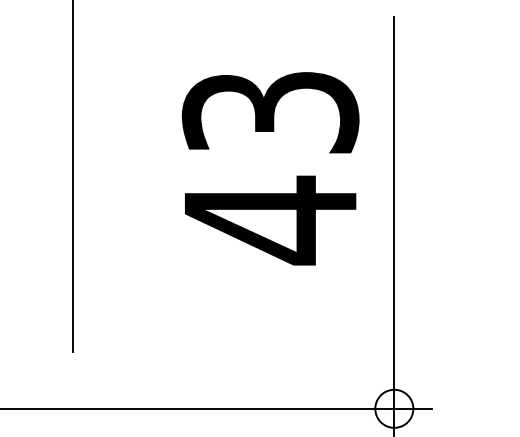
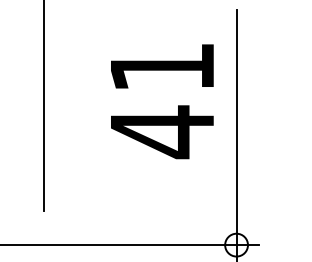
text: (270, 112) -> (162, 67), 43 -> 41

